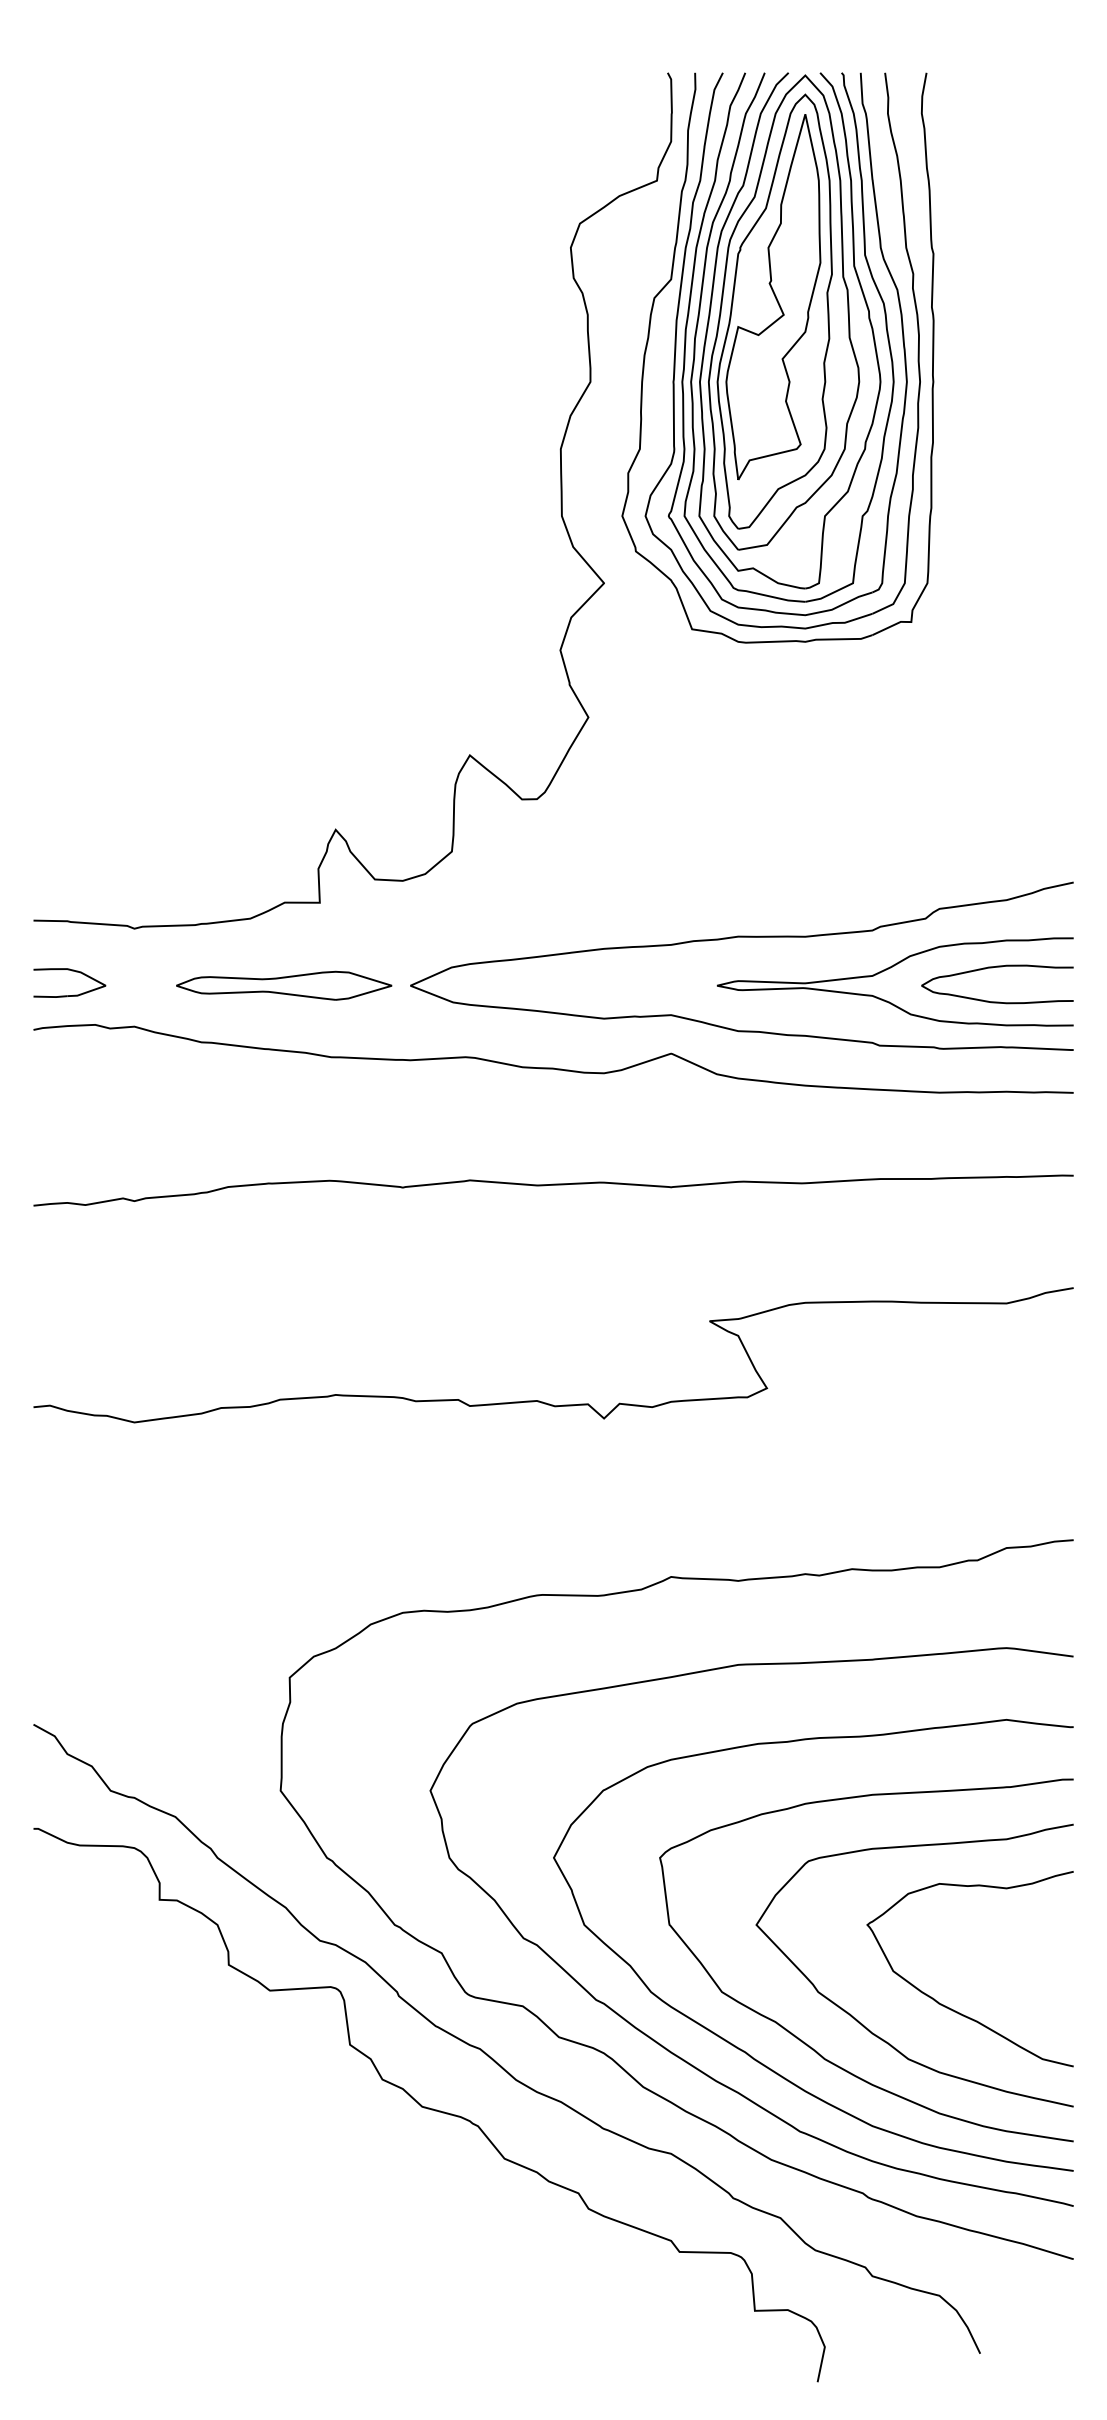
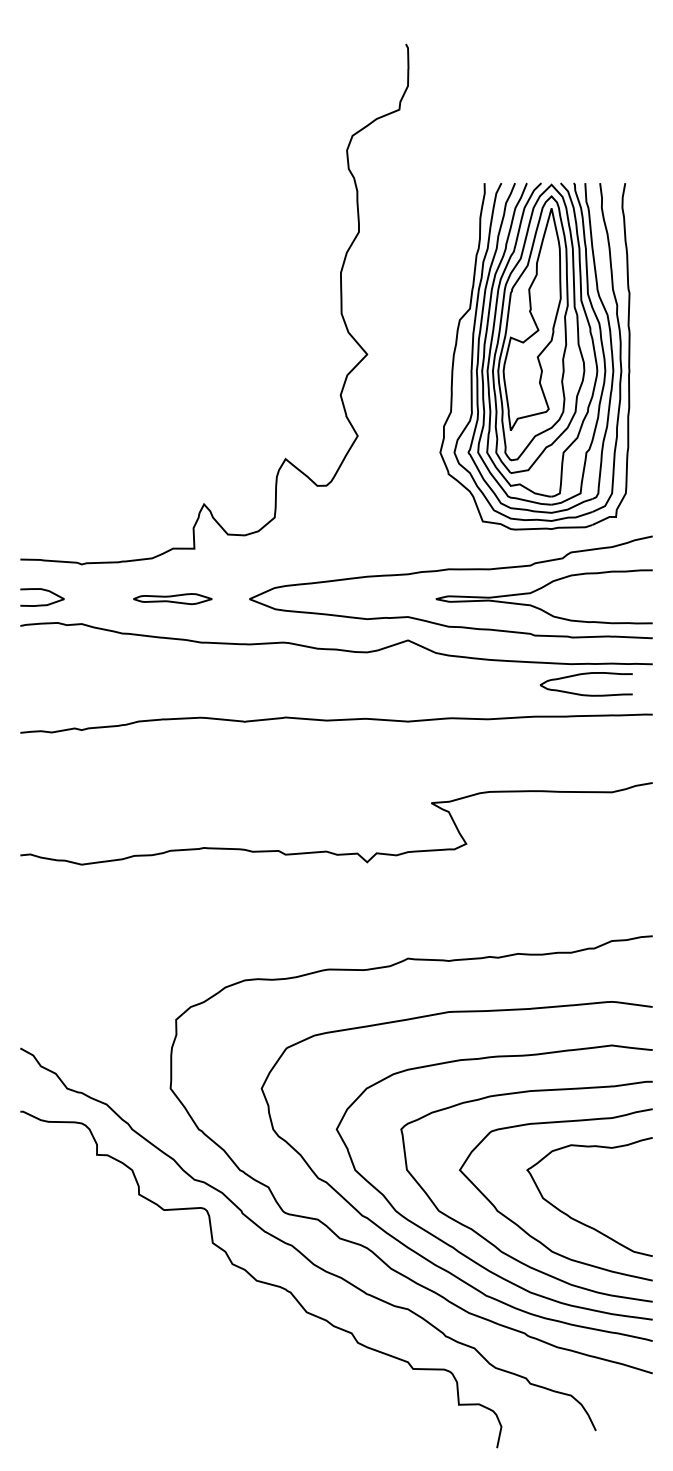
part: (777, 357) -> (534, 356), moved
curve: (997, 968) -> (586, 674), moved
part: (283, 984) -> (172, 598), size x0.6

